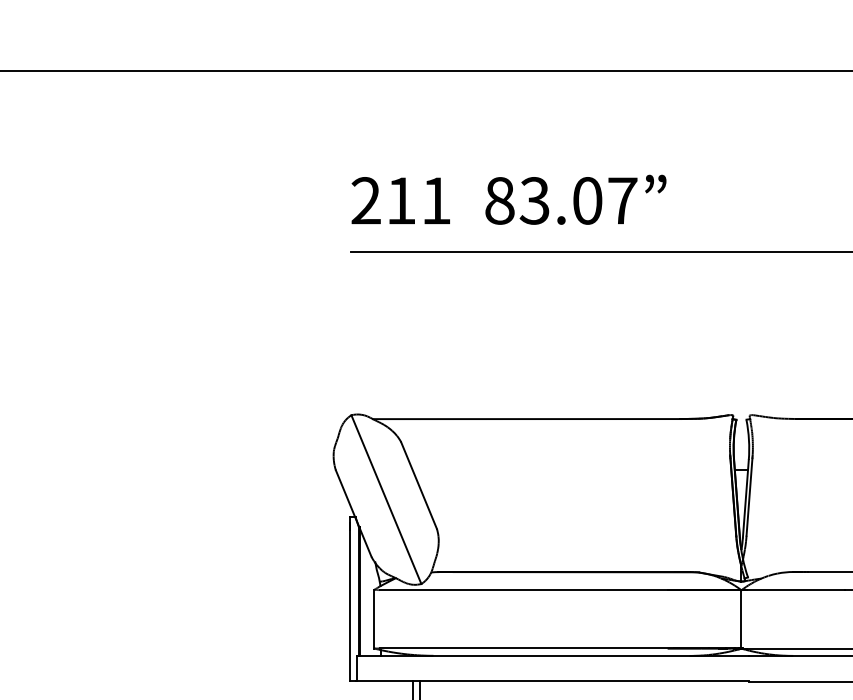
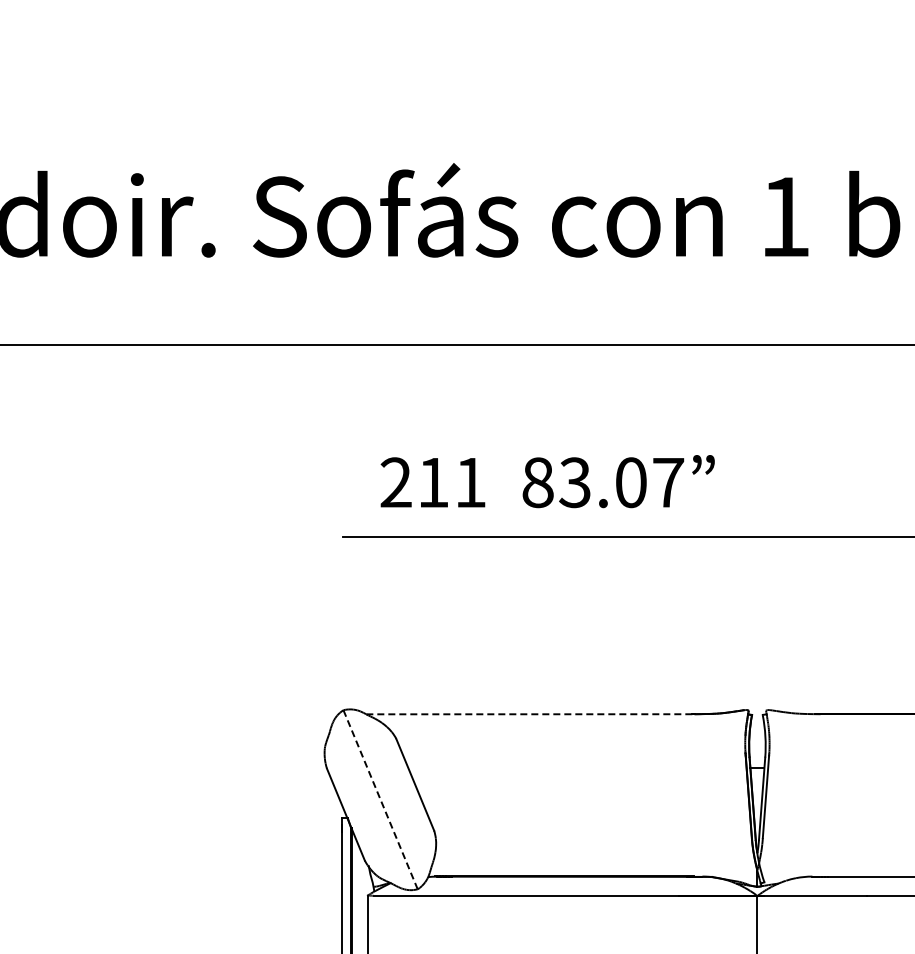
text: (508, 199) -> (547, 481), moved
line: (527, 419) -> (530, 714), solid -> dashed
line: (386, 499) -> (380, 799), solid -> dashed

